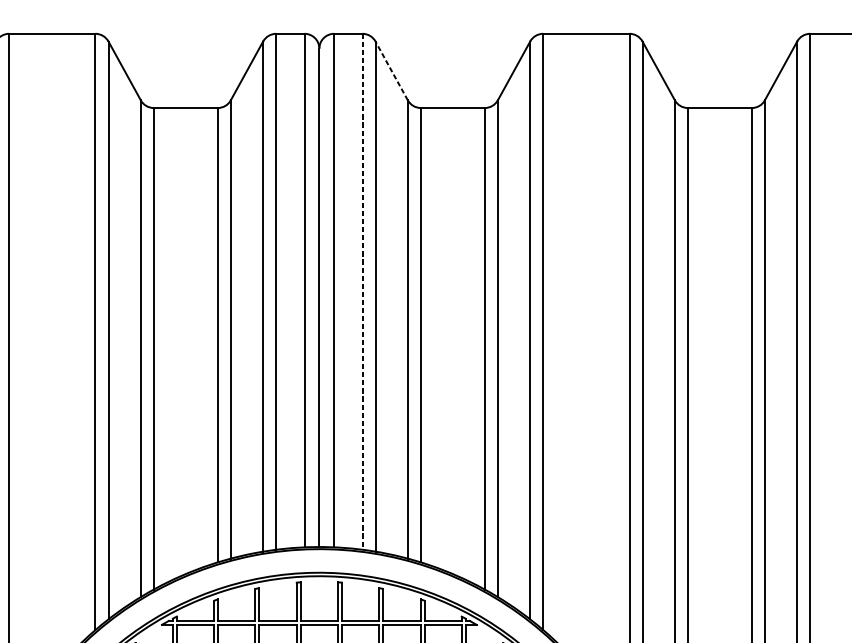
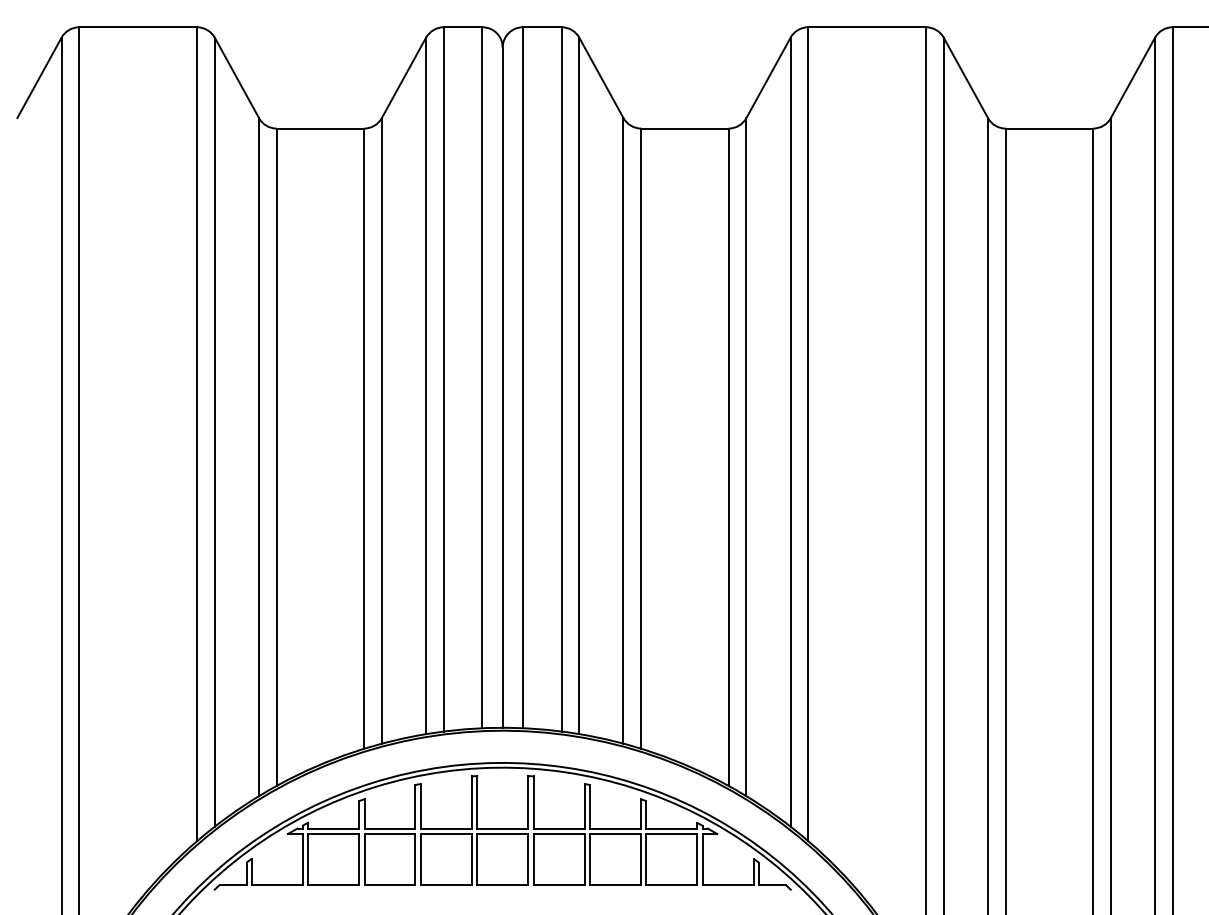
line: (391, 70) -> (601, 77), dashed -> solid
line: (362, 291) -> (561, 379), dashed -> solid

